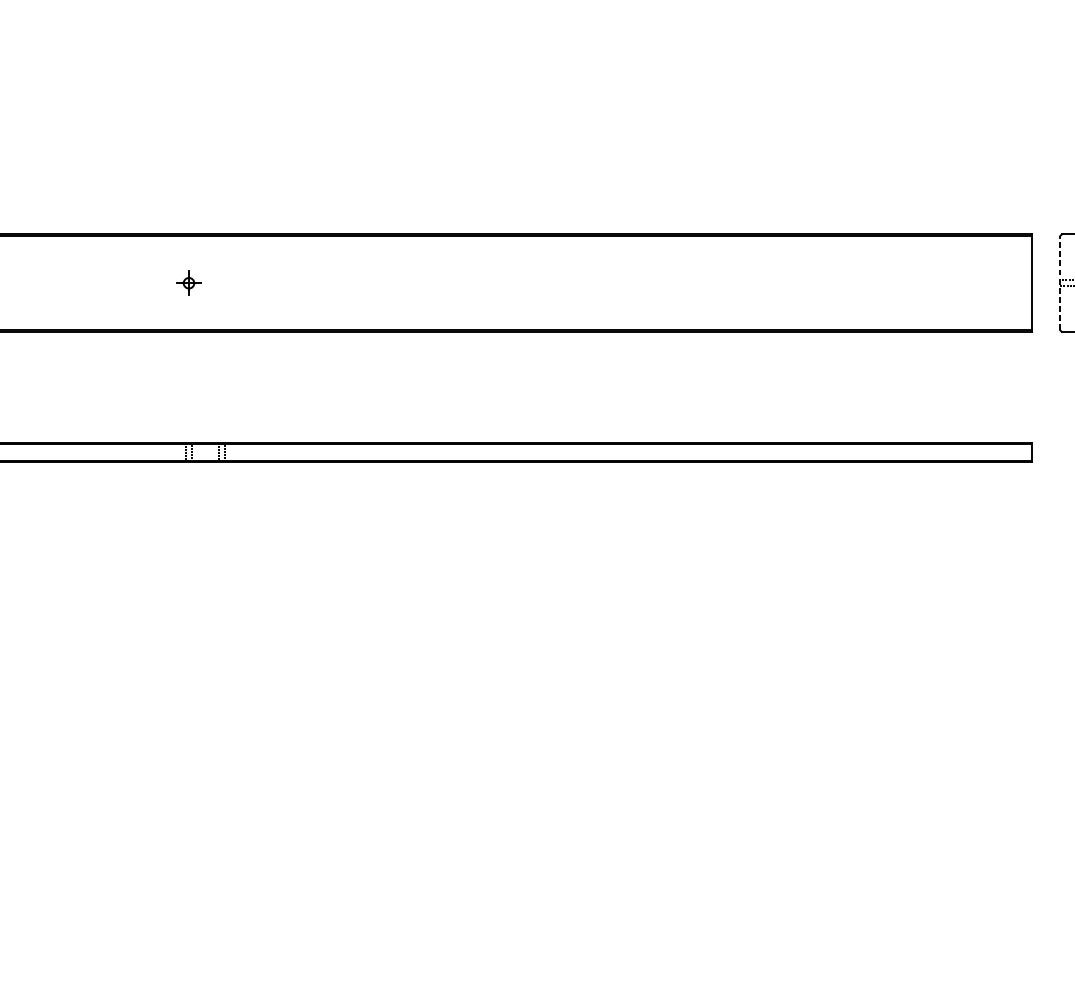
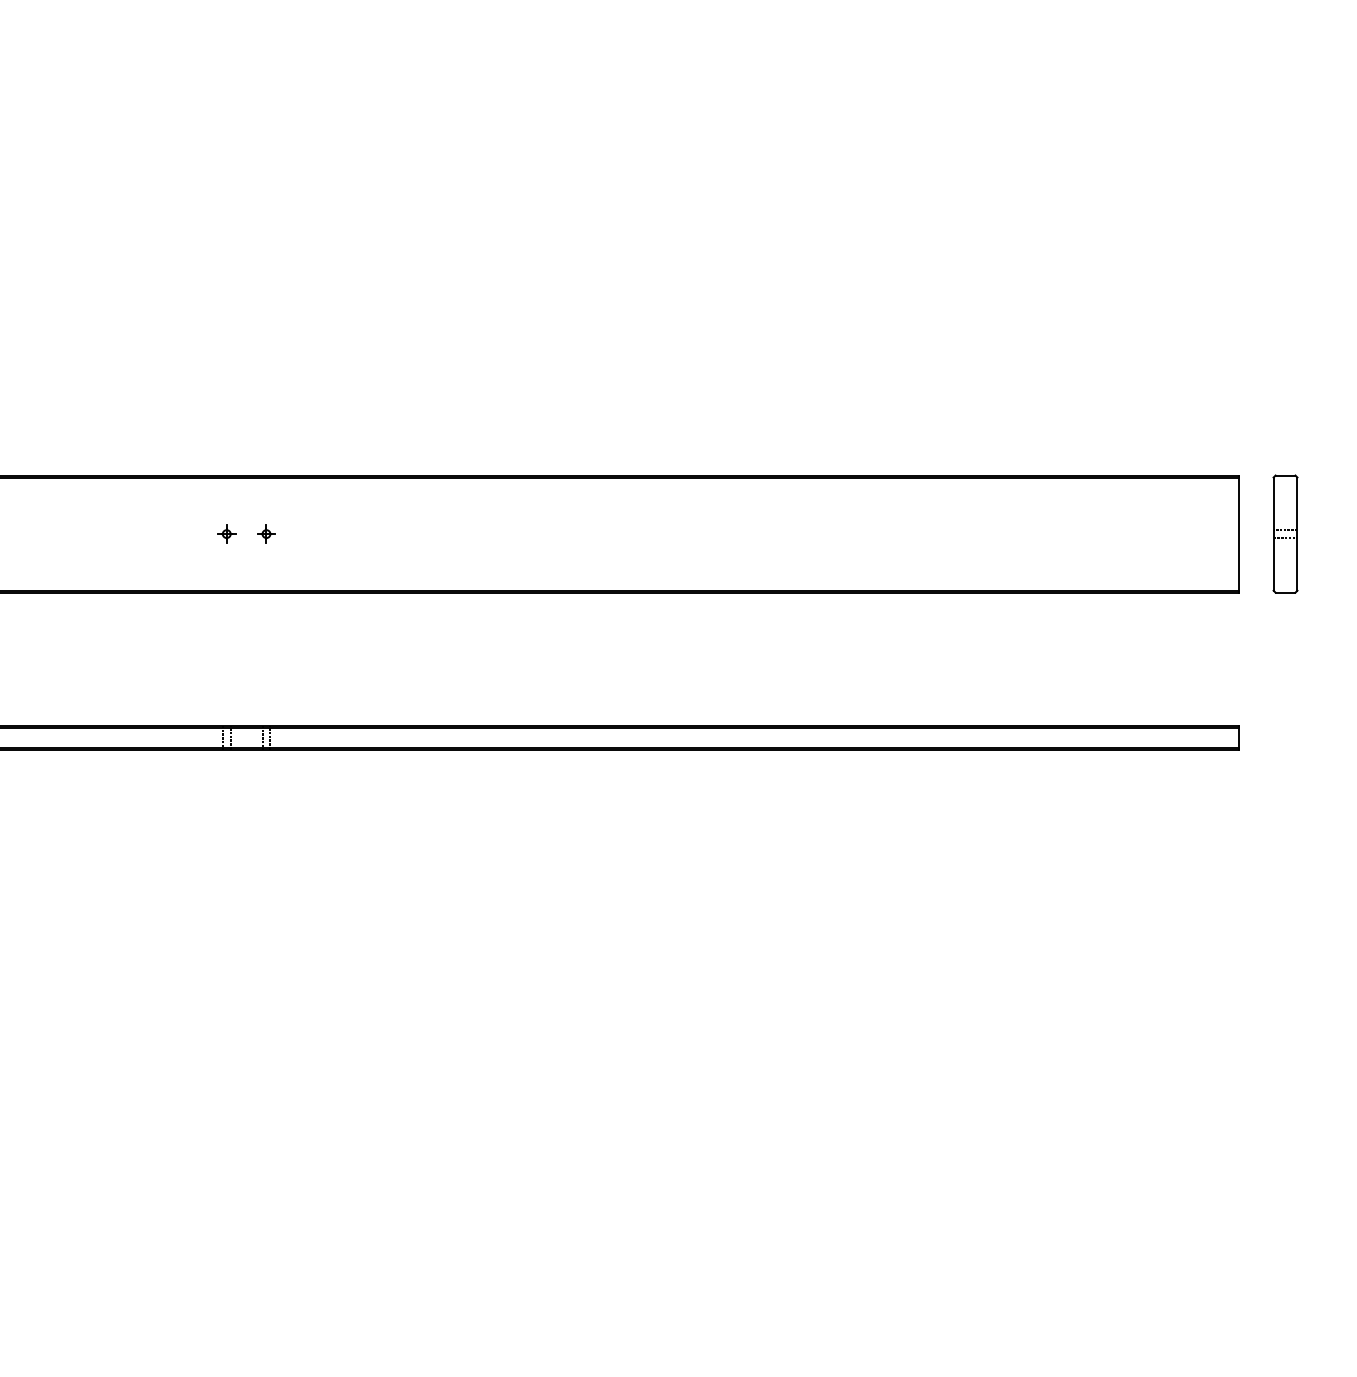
part: (188, 282) -> (226, 533), size x0.62
part: (222, 282) -> (266, 533), added
line: (1060, 283) -> (1273, 534), dashed -> solid

